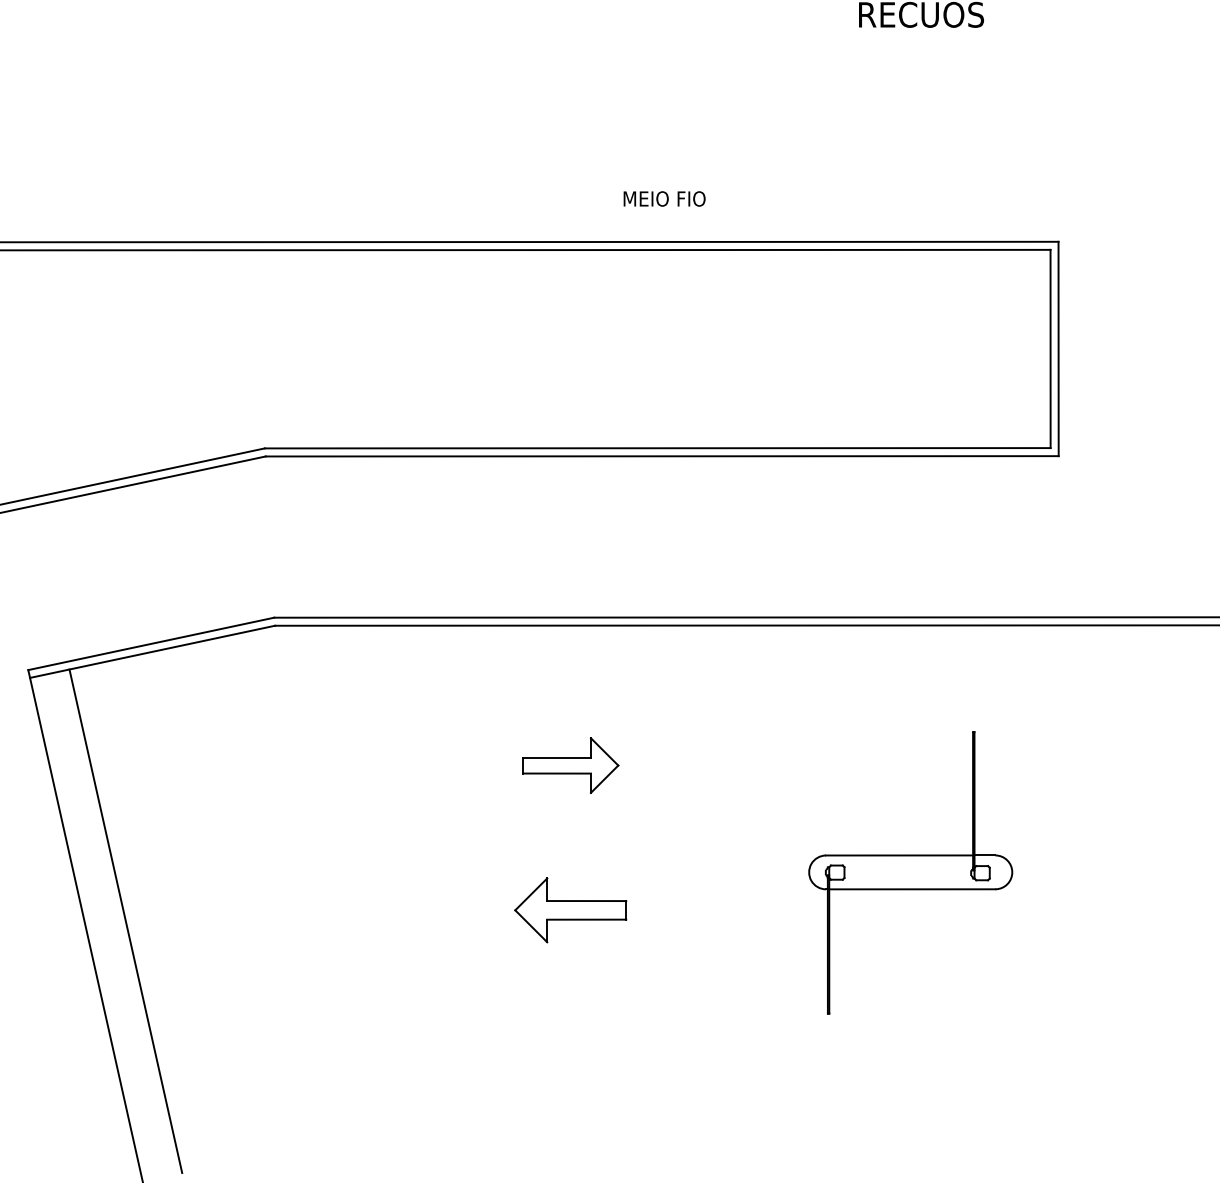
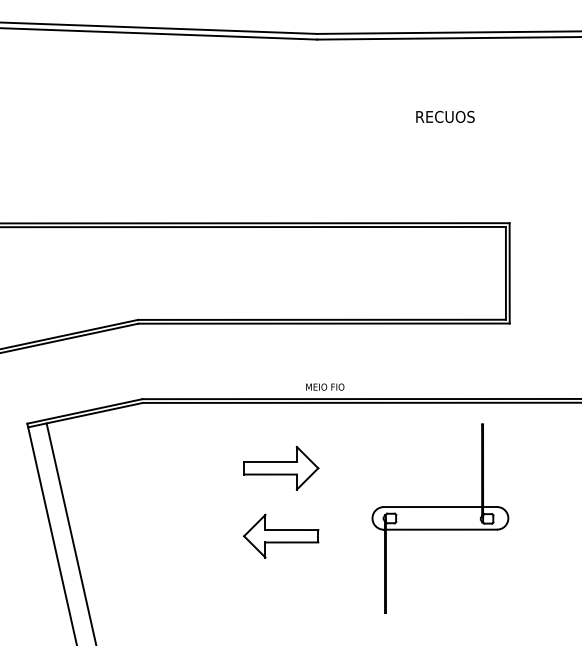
text: (665, 197) -> (325, 386), moved
part: (571, 765) -> (281, 468), size x1.67
part: (910, 872) -> (440, 518), size x1.43
part: (571, 908) -> (281, 535), size x1.43

